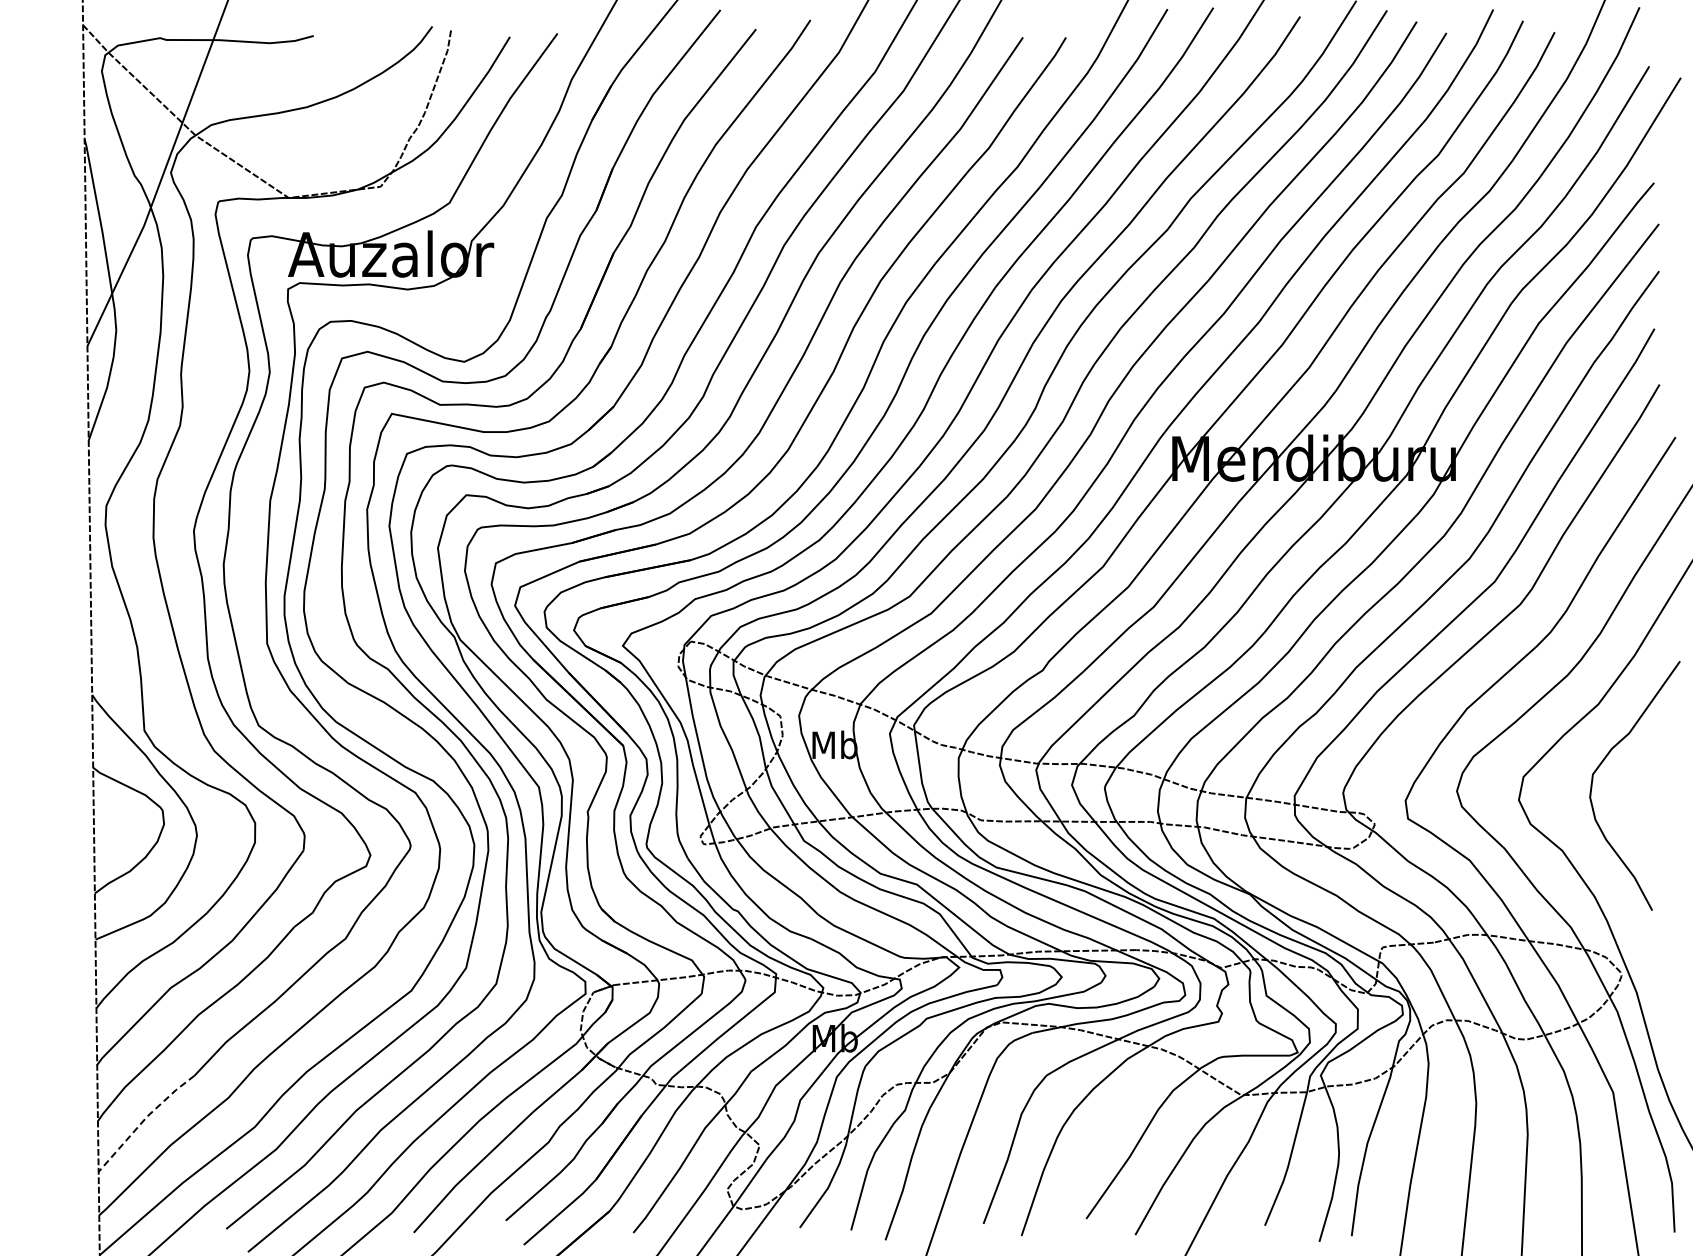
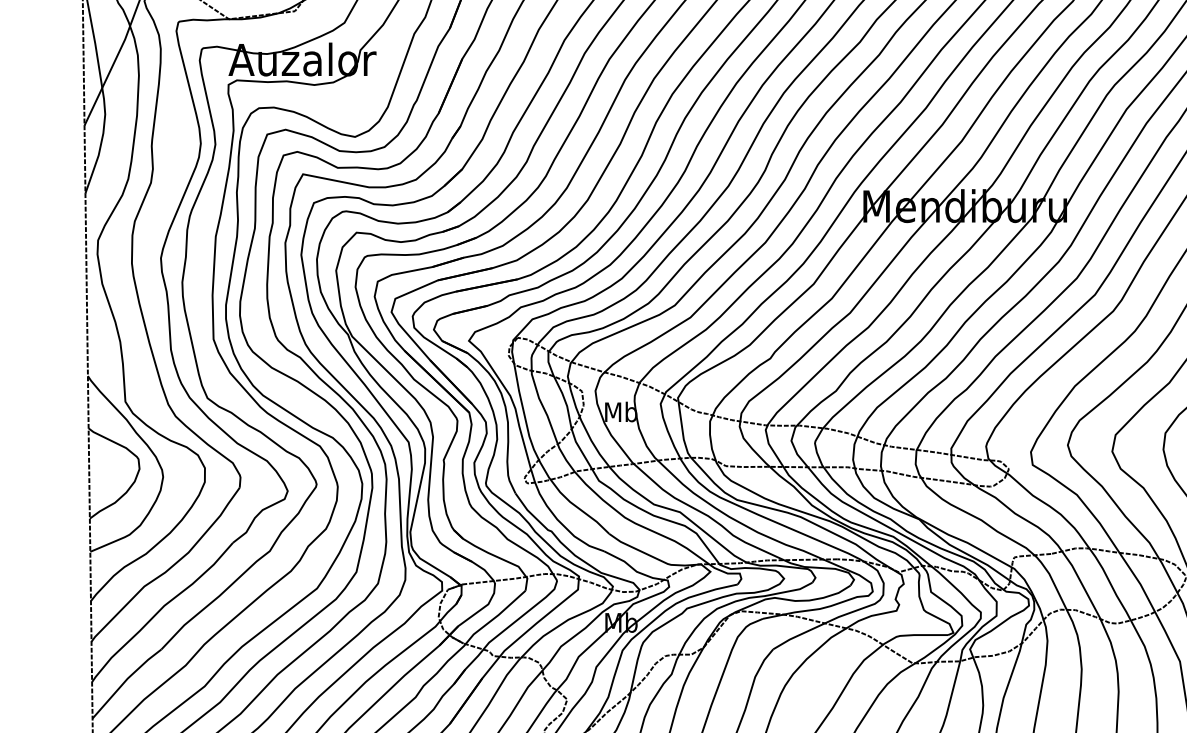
line: (144, 1120) -> (125, 681), dashed -> solid

